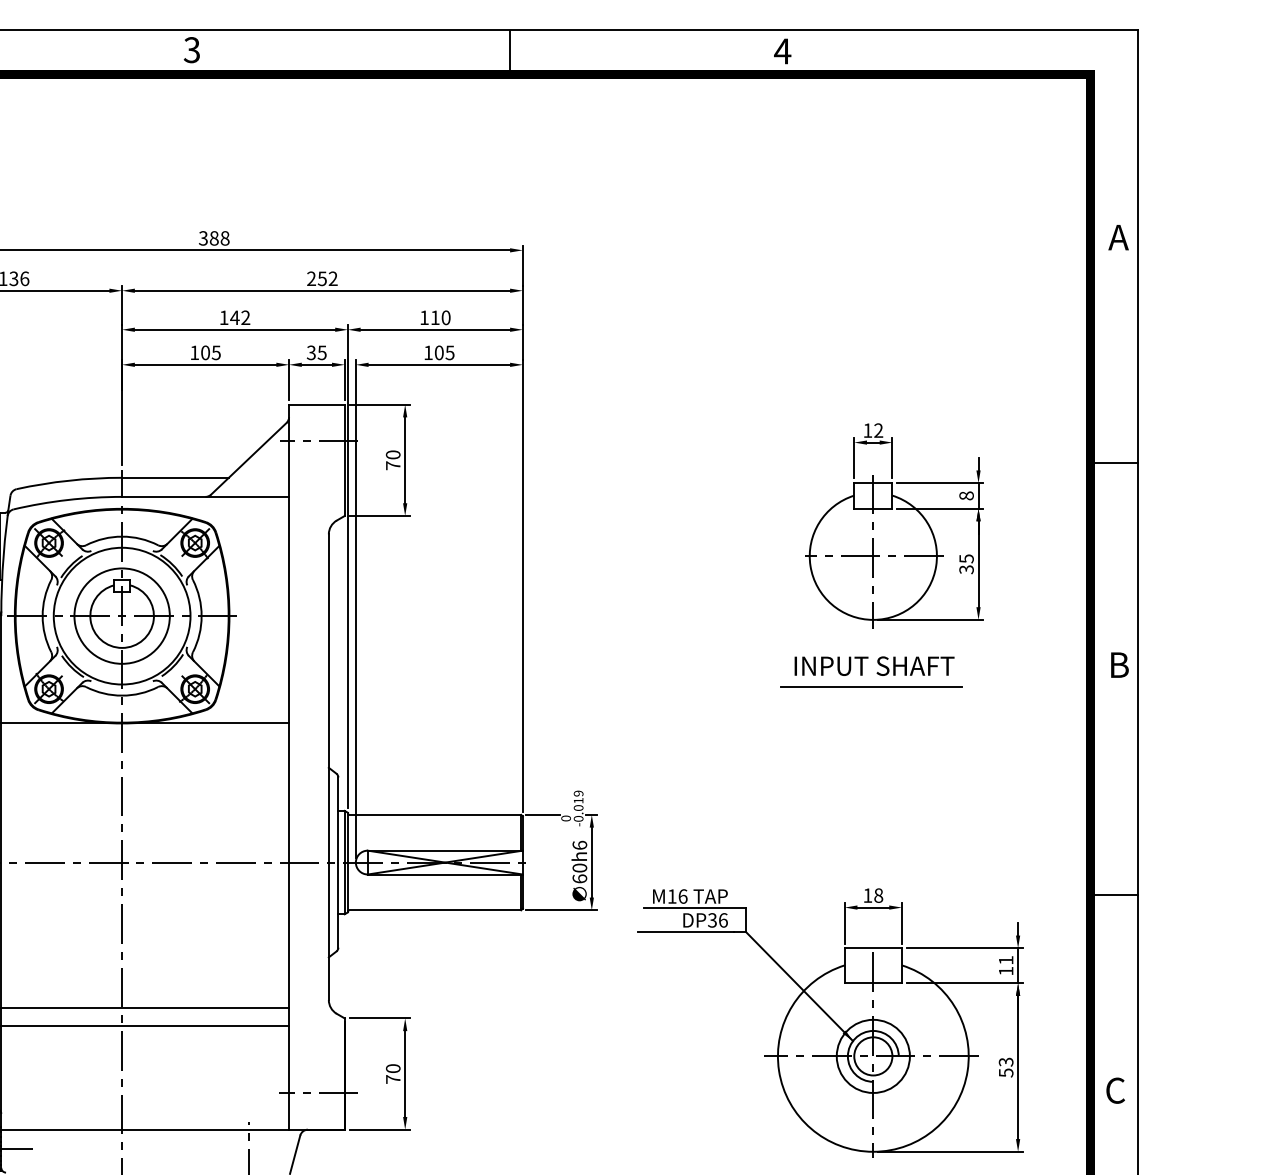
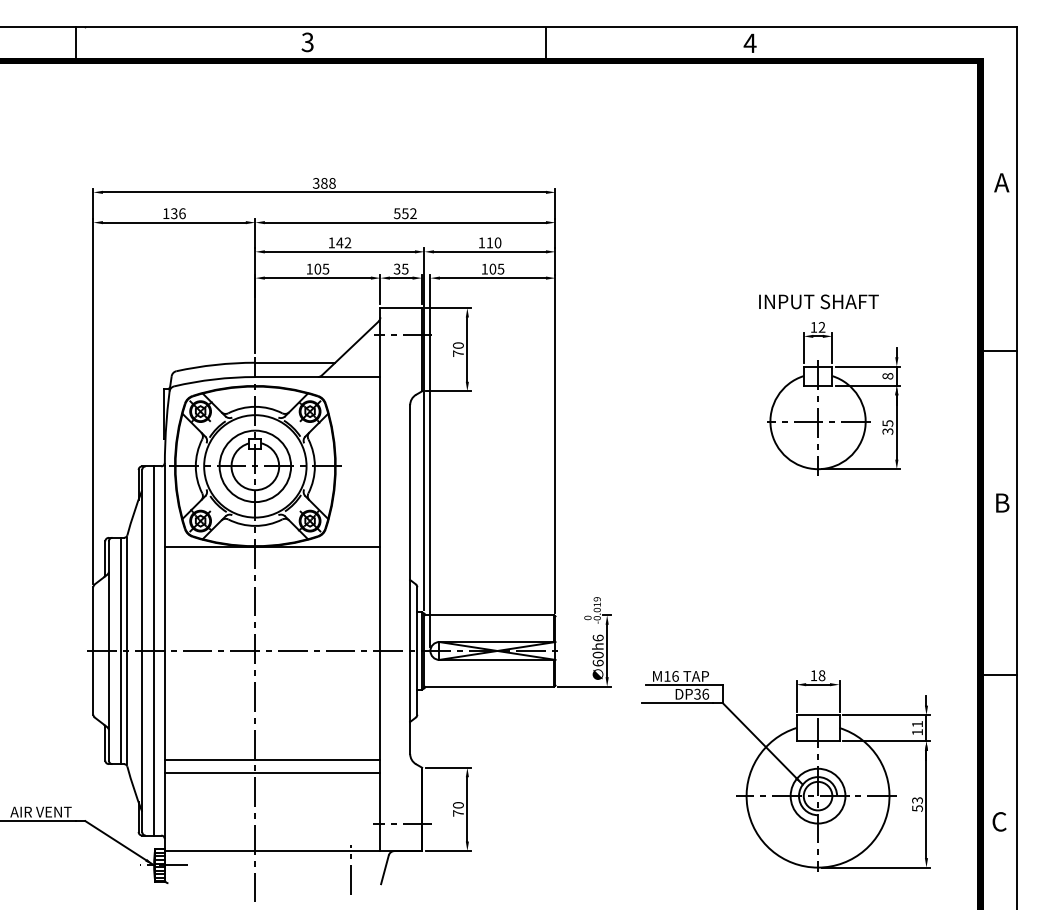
text: (310, 278) -> (396, 213), 252 -> 552
text: (873, 665) -> (818, 301), moved
line: (871, 687) -> (816, 519), removed
line: (542, 815) -> (570, 615), removed

